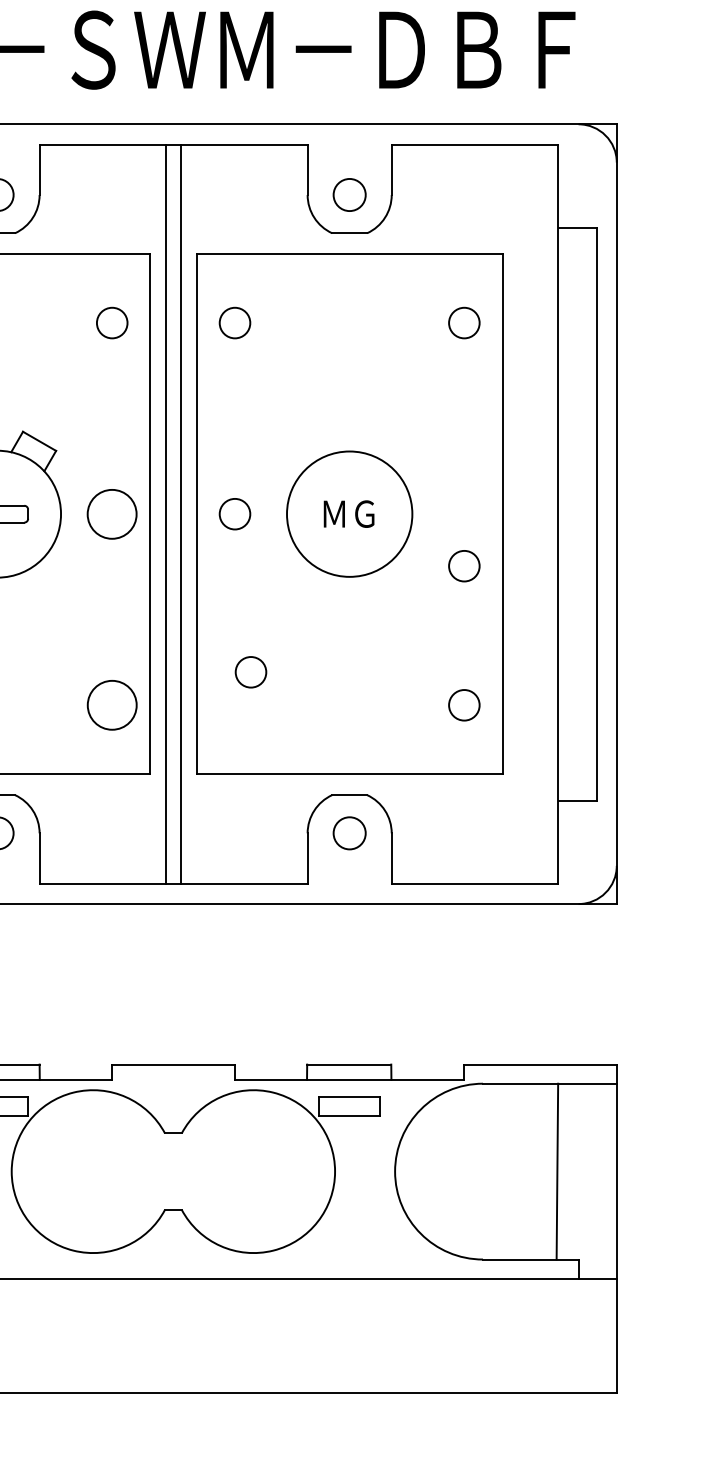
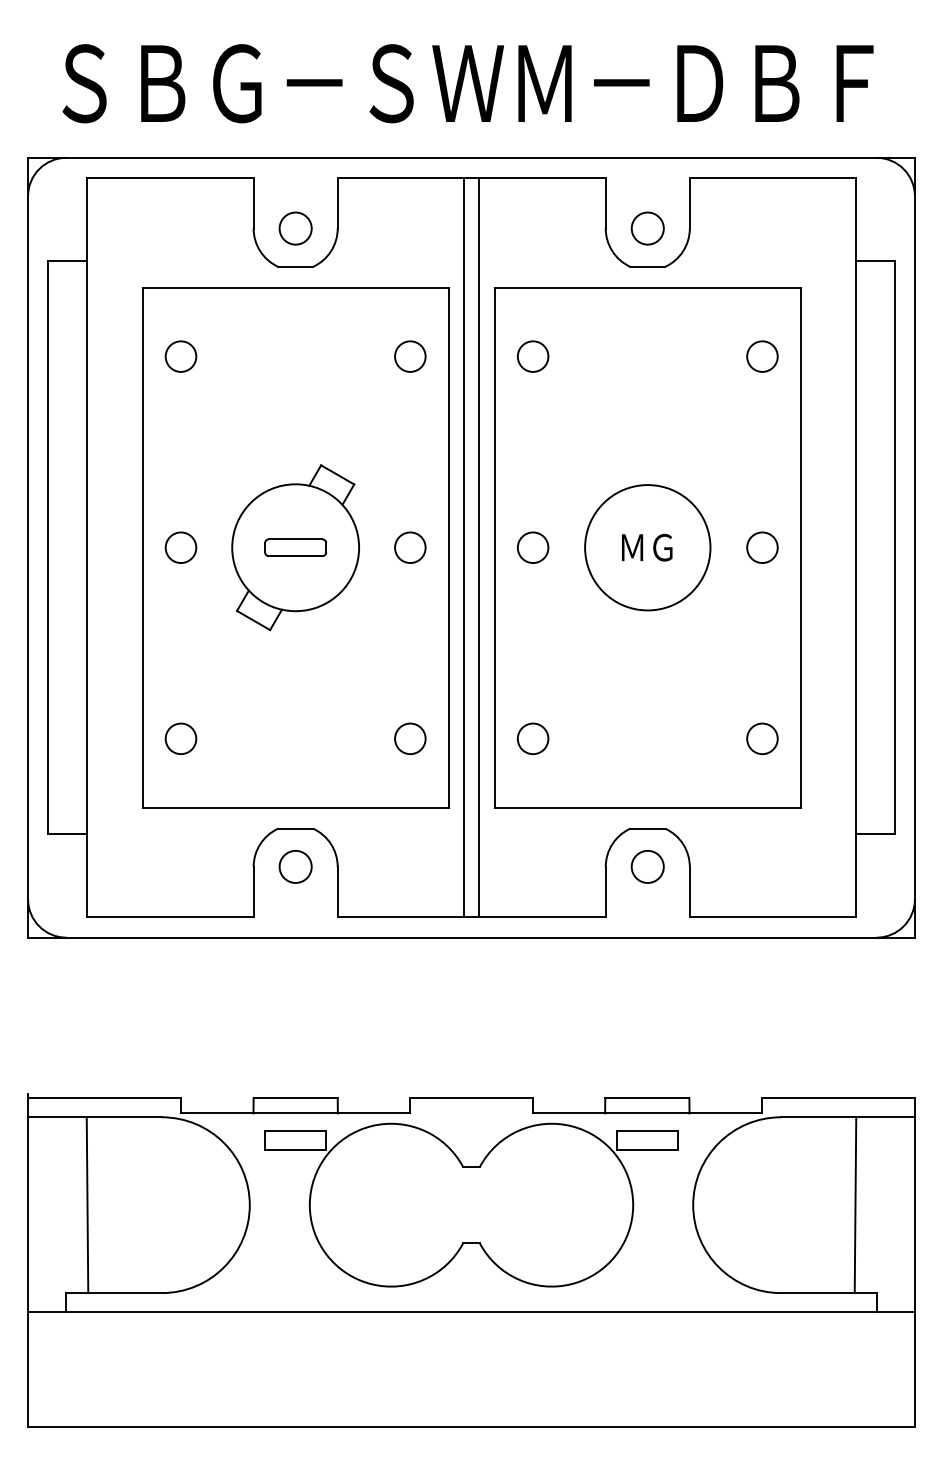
circle: (112, 513) -> (410, 547), size x0.62
circle: (464, 565) -> (762, 547), moved
circle: (251, 671) -> (533, 738), moved
circle: (112, 704) -> (410, 738), size x0.62

